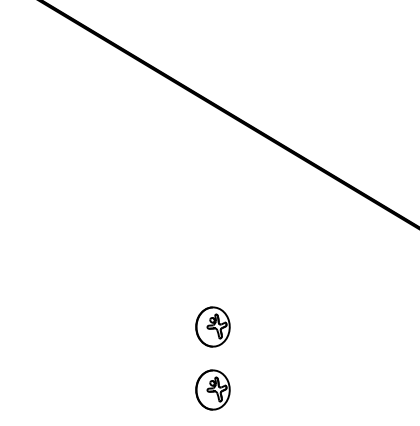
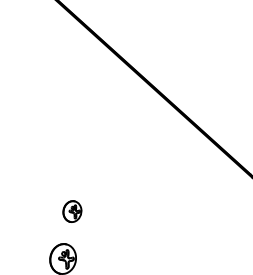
part: (212, 326) -> (72, 211), size x0.7

